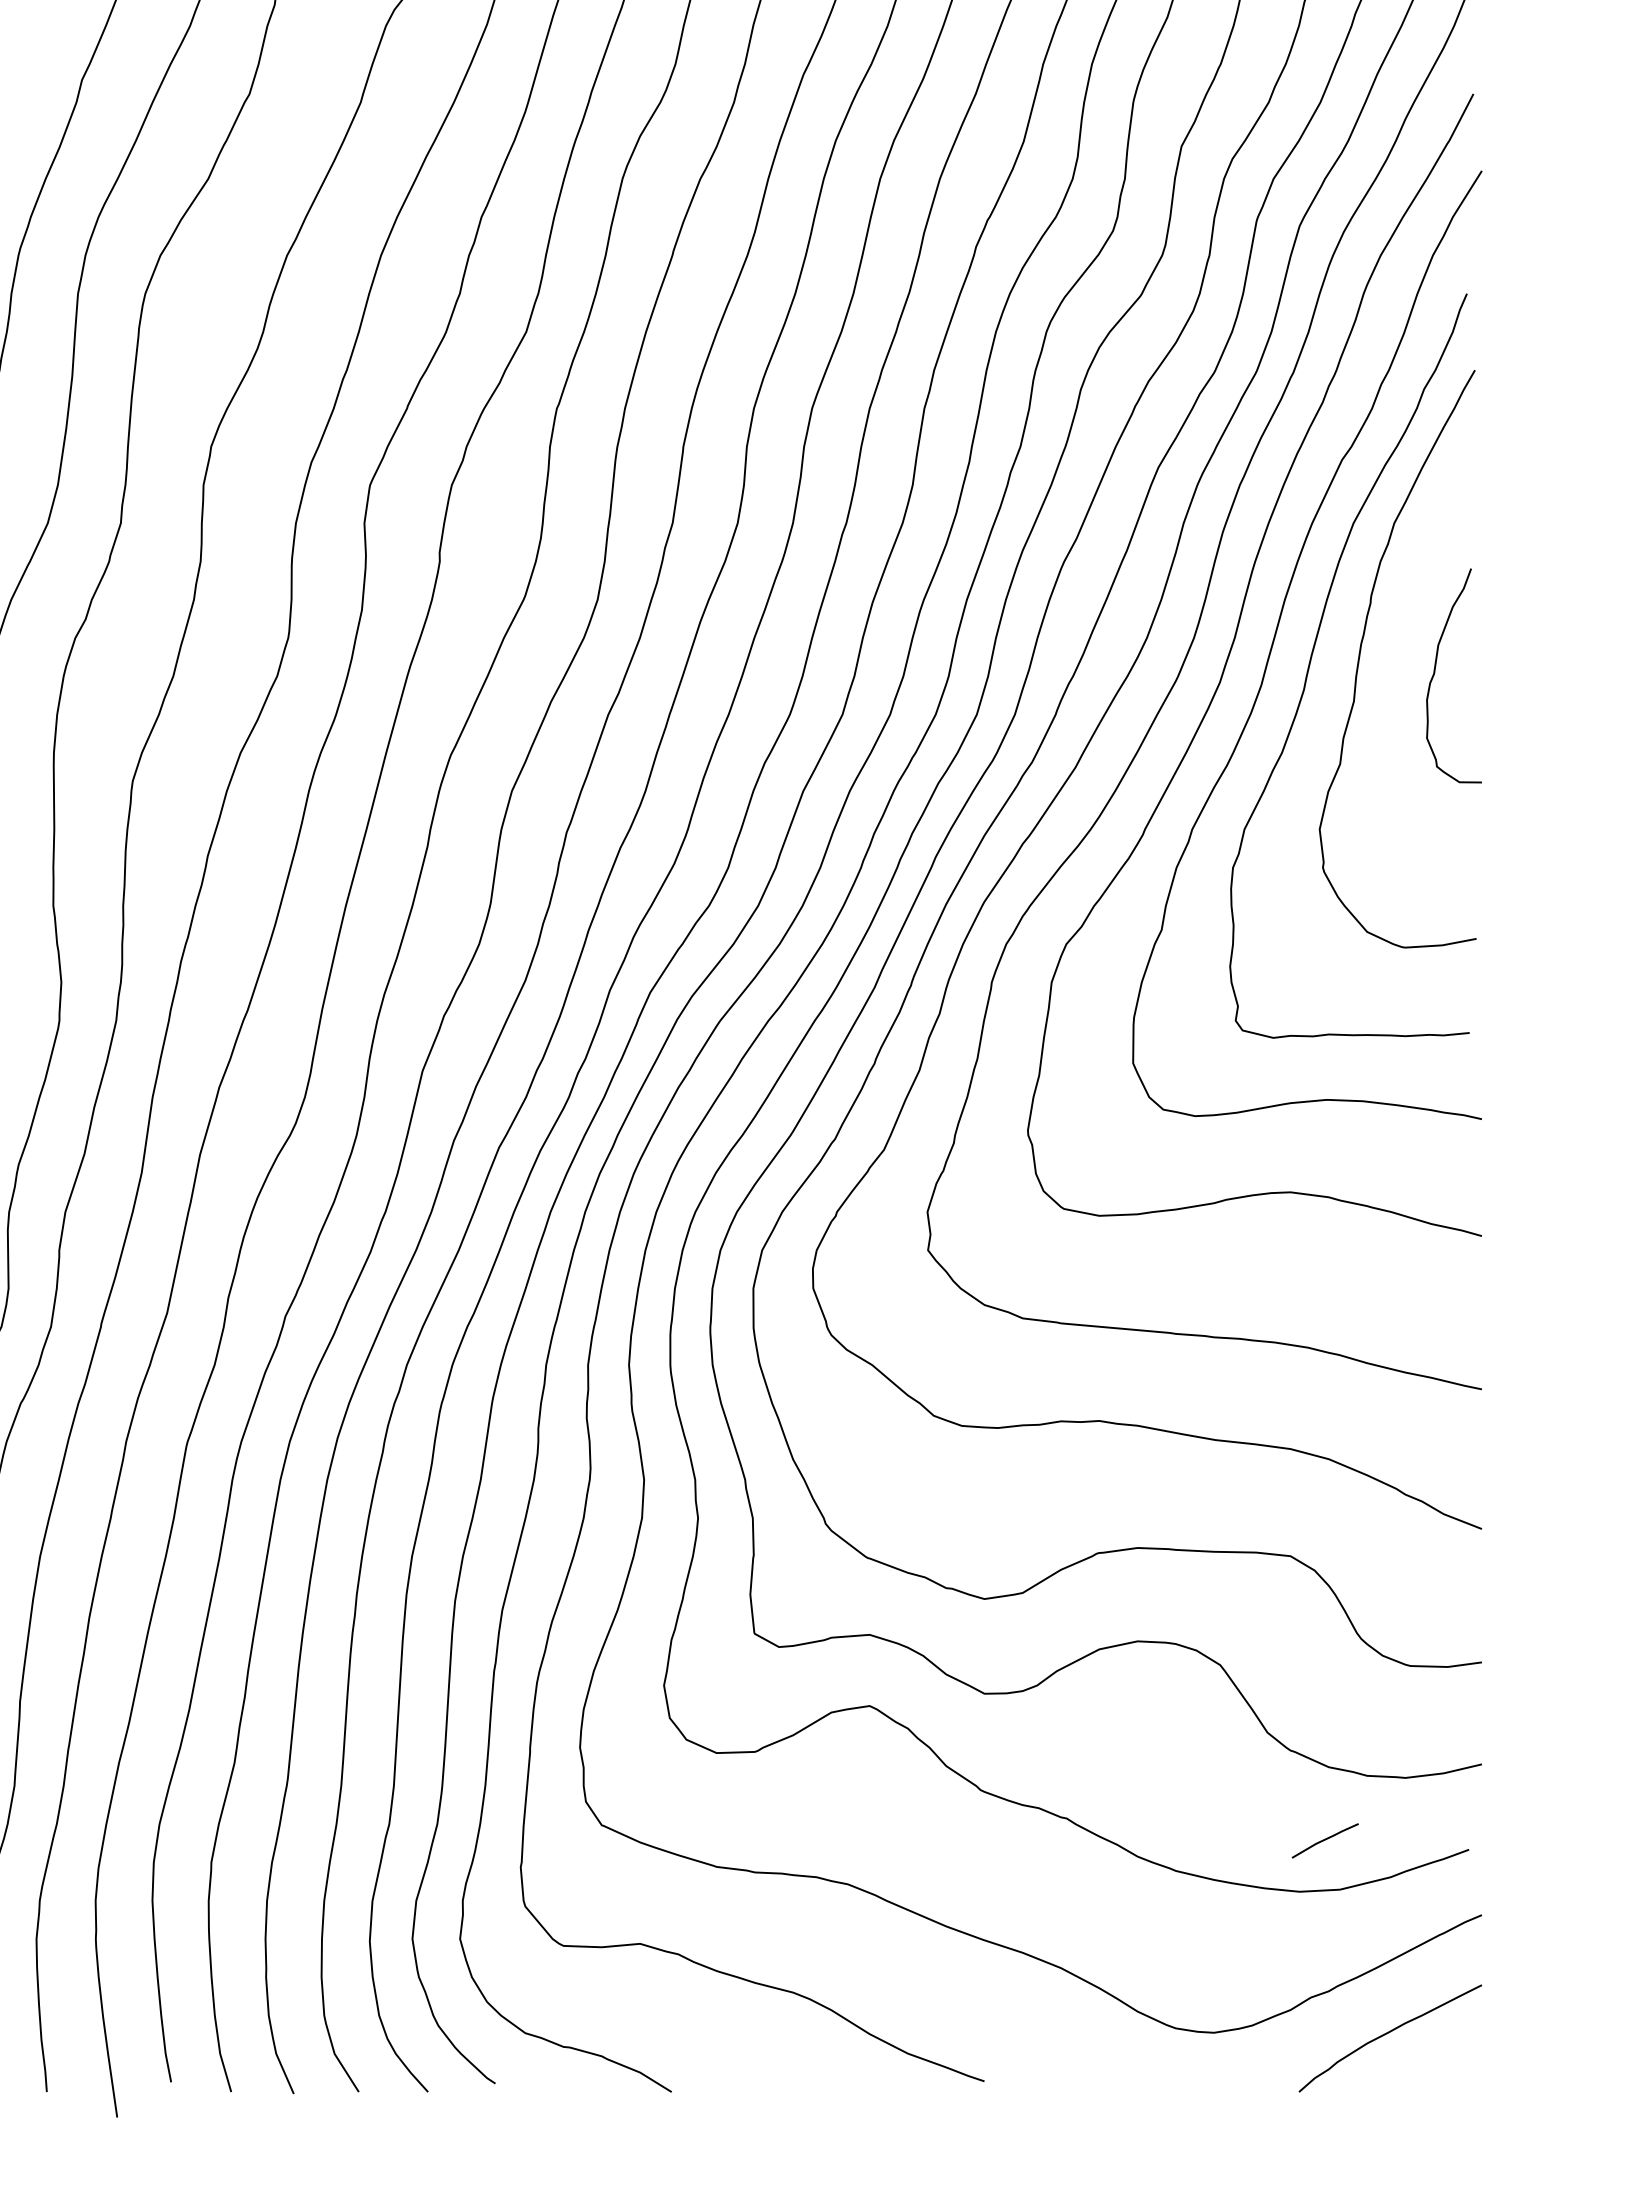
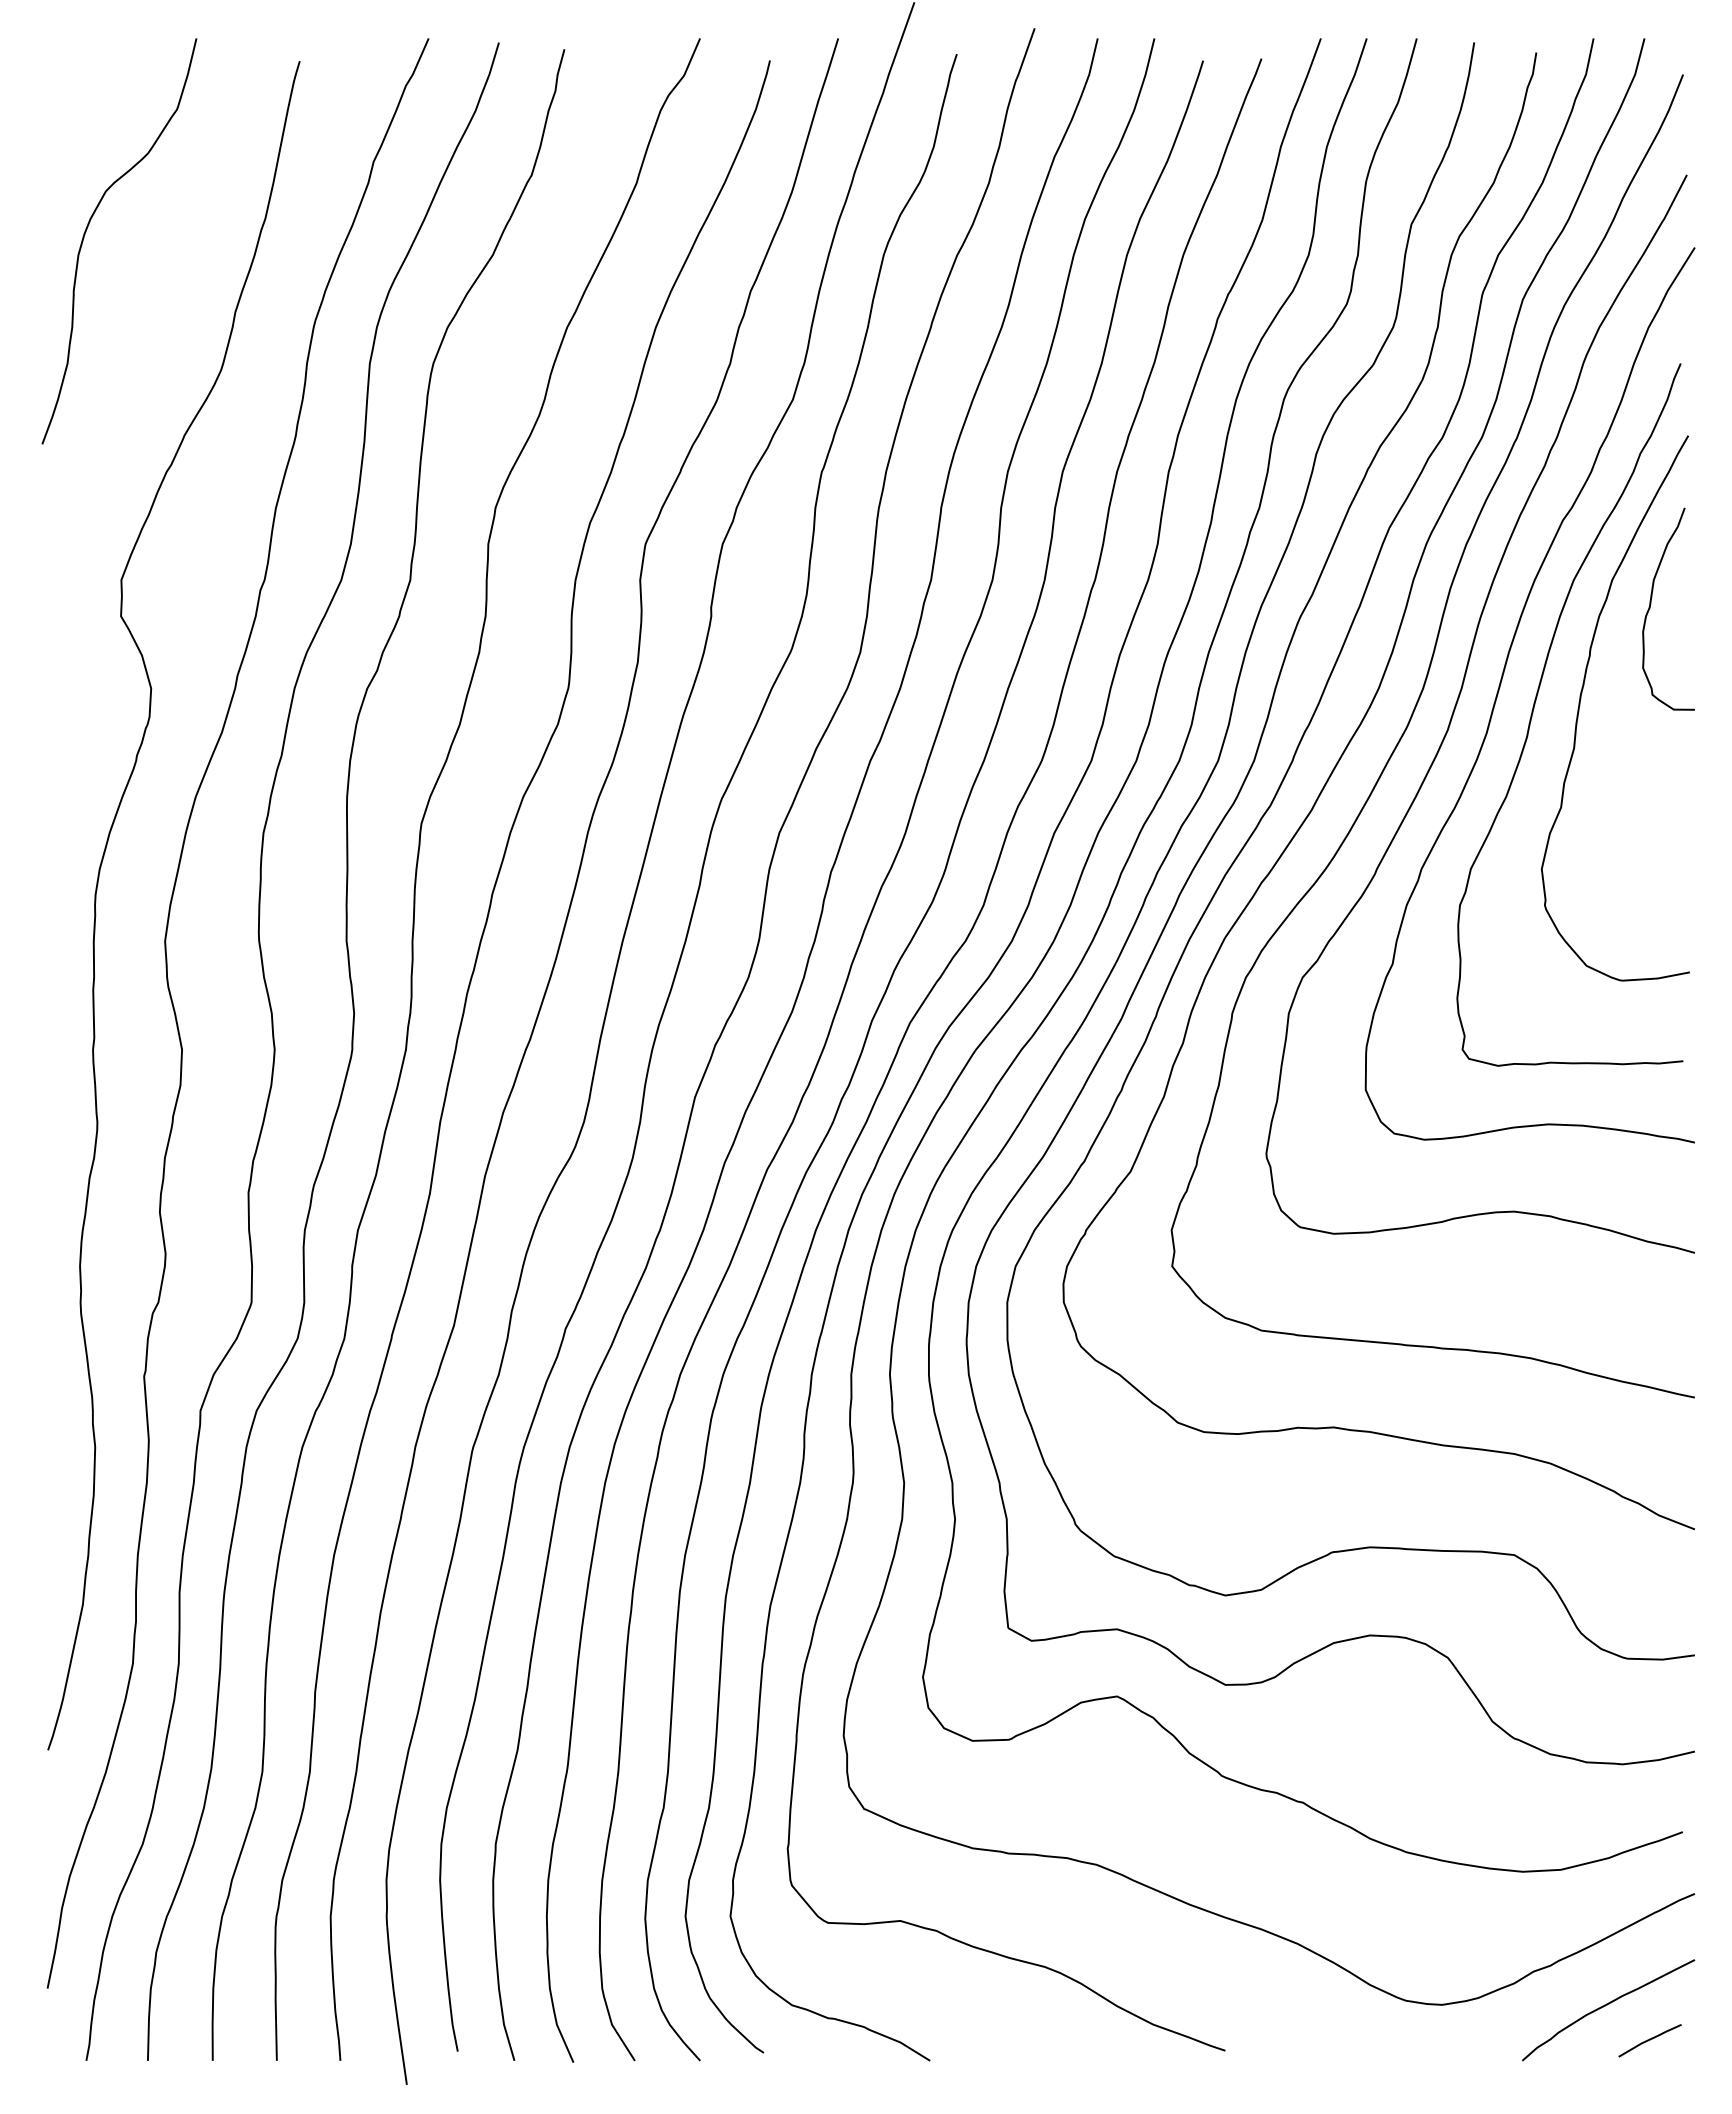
curve: (1435, 670) -> (1651, 604), moved
line: (1324, 1840) -> (1649, 2040), moved

